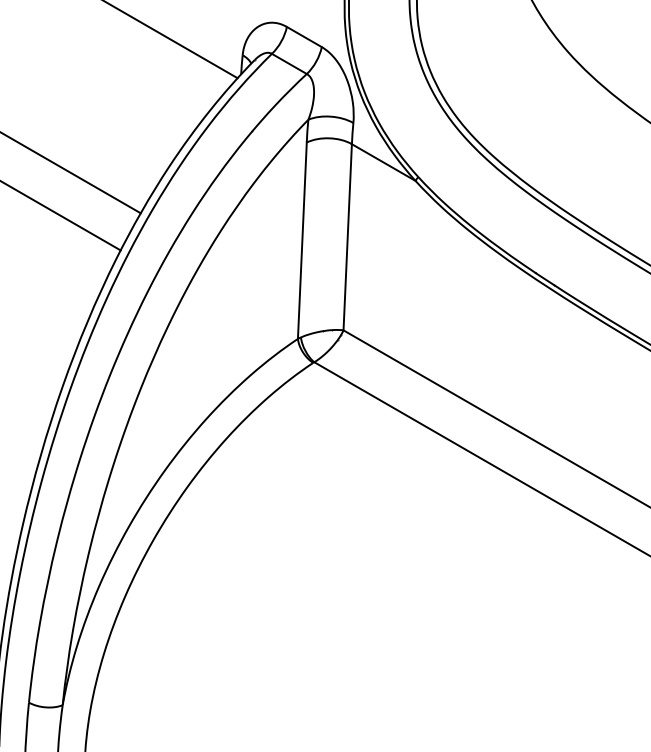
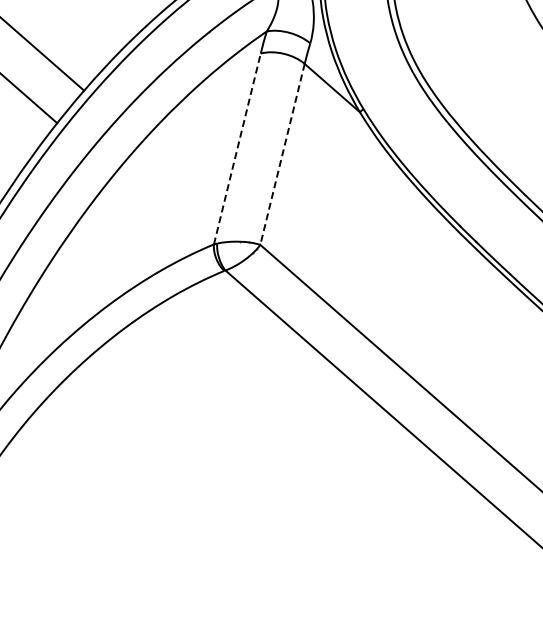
line: (347, 237) -> (282, 154), solid -> dashed
line: (302, 240) -> (237, 148), solid -> dashed

